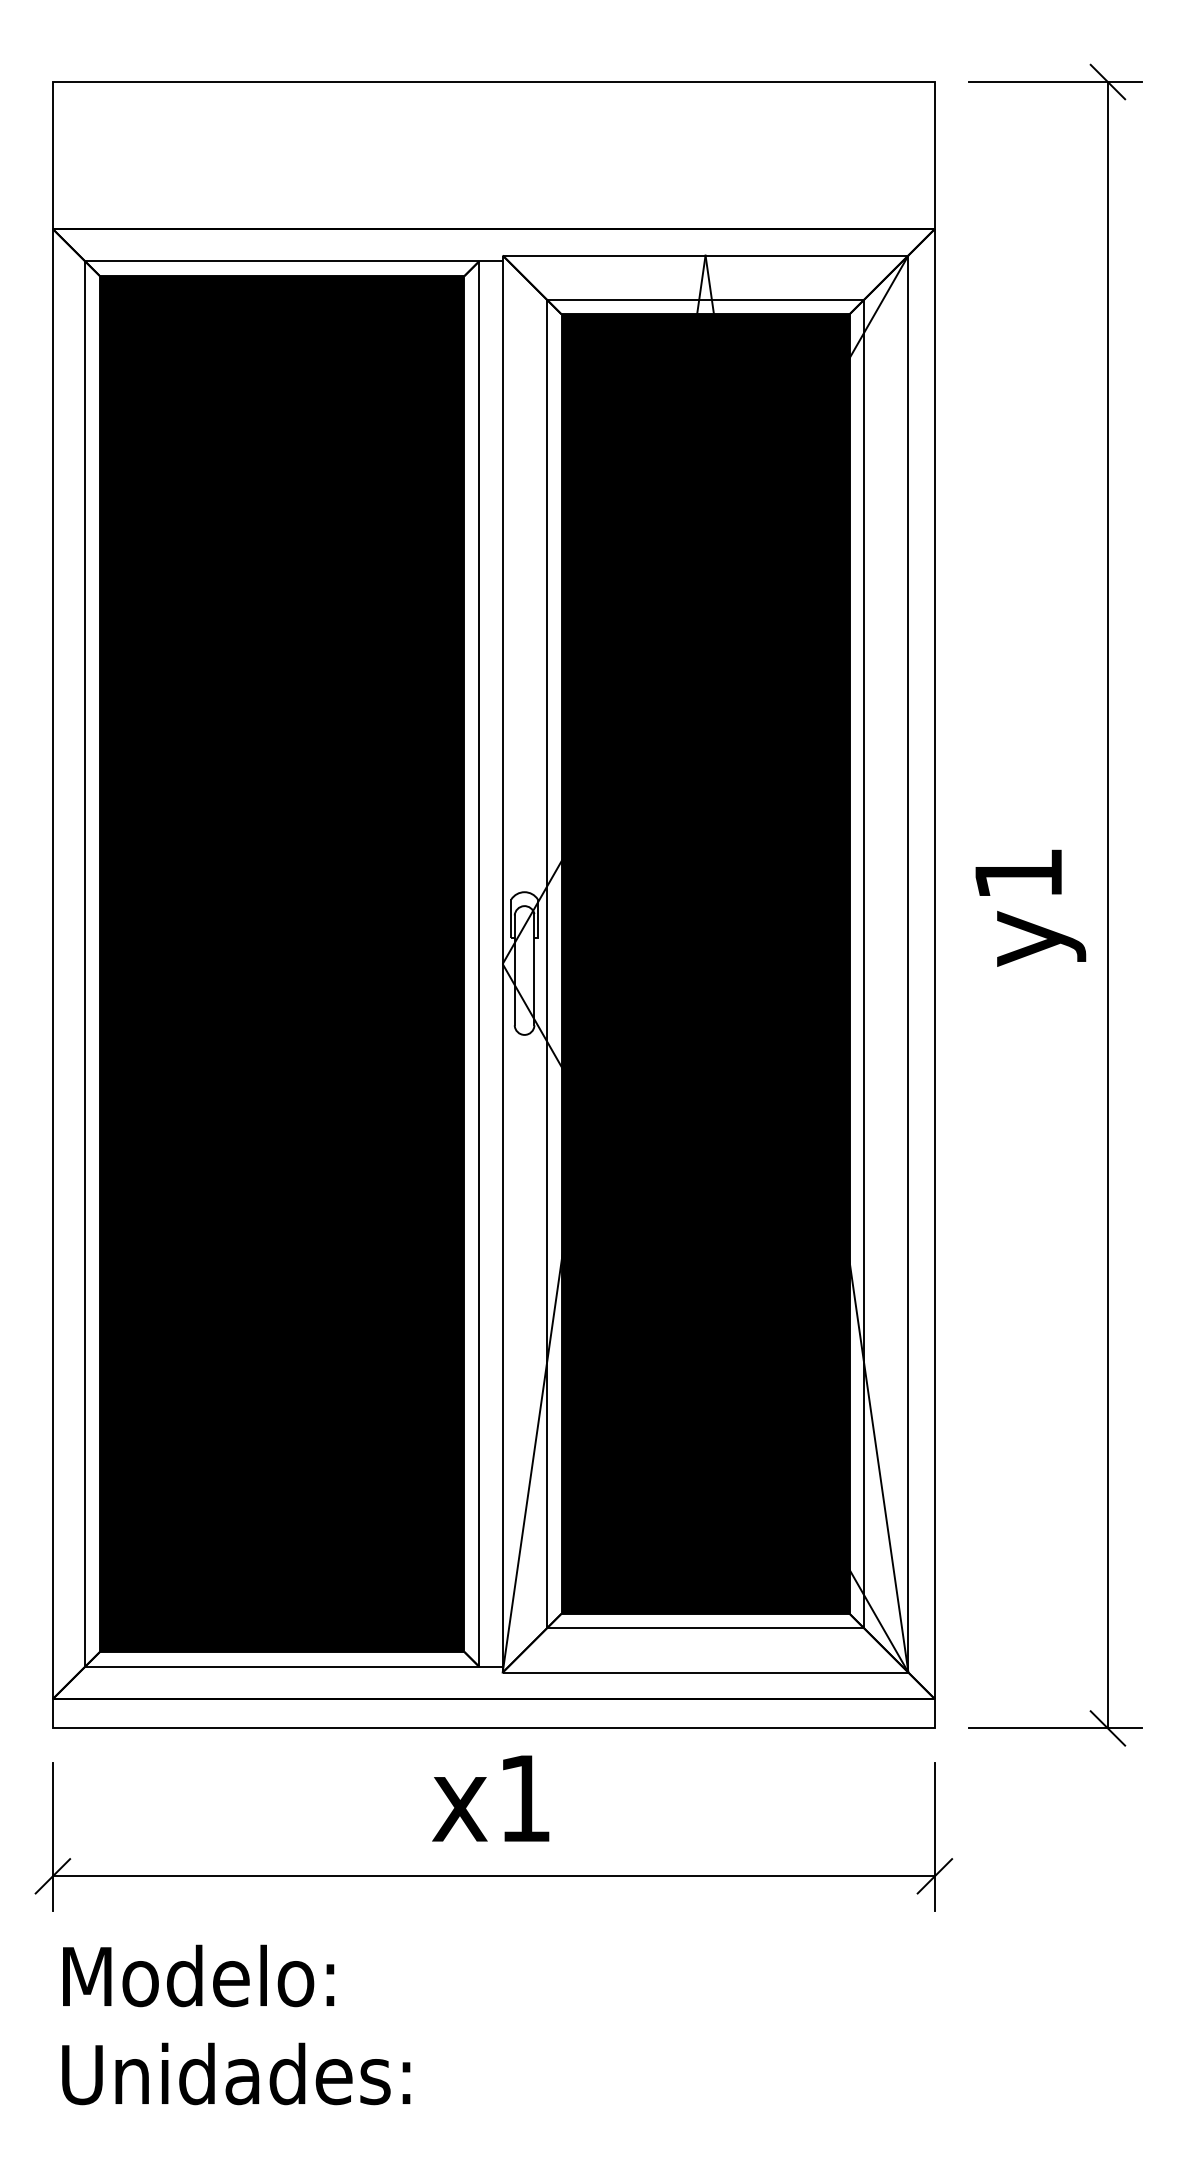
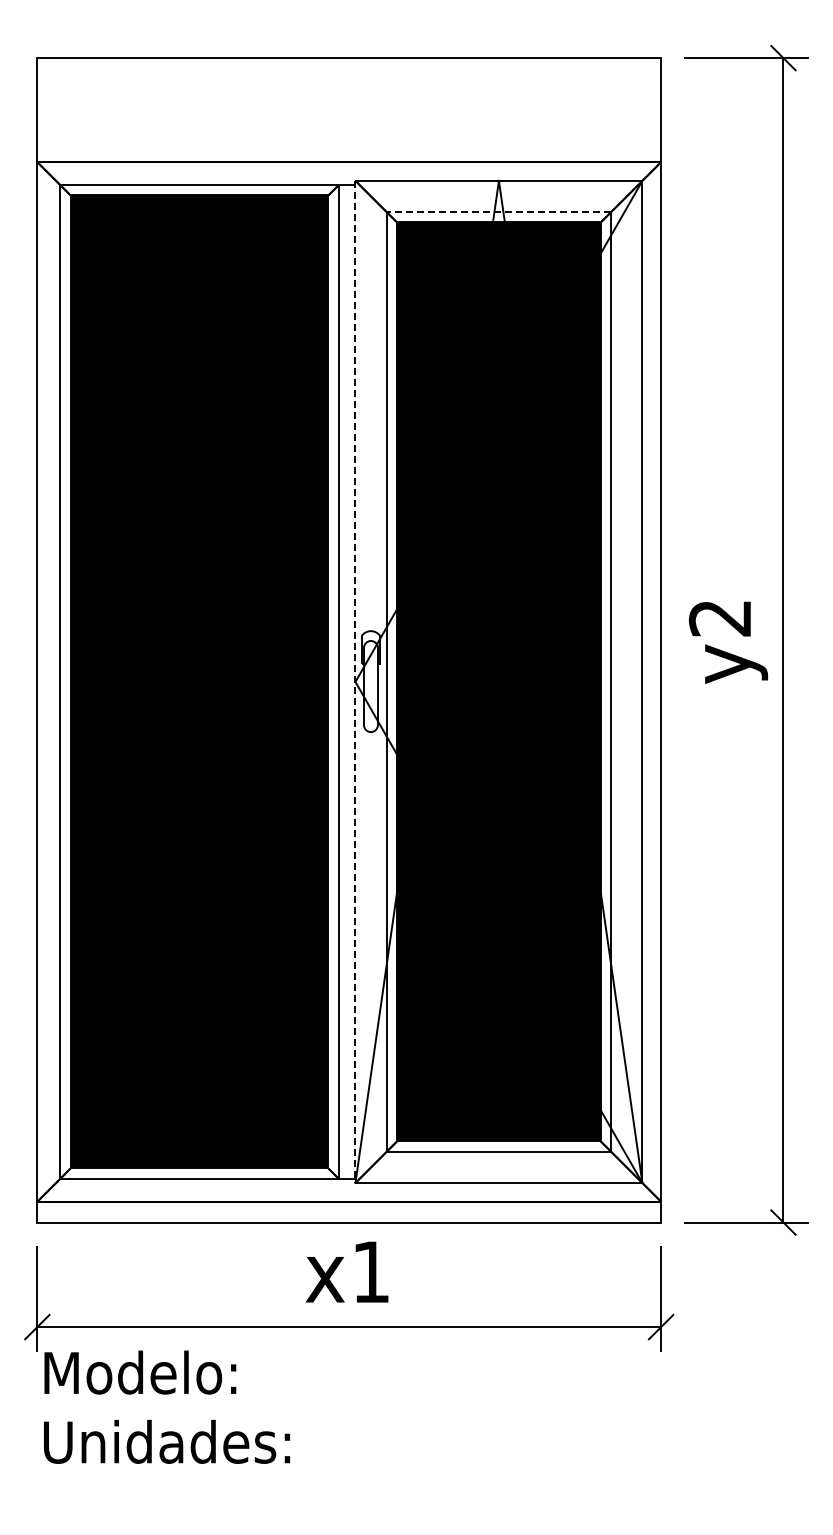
line: (704, 300) -> (498, 212), solid -> dashed
text: (1017, 874) -> (719, 618), y1 -> y2
line: (502, 964) -> (355, 682), solid -> dashed
text: (235, 2023) -> (166, 1406), moved

